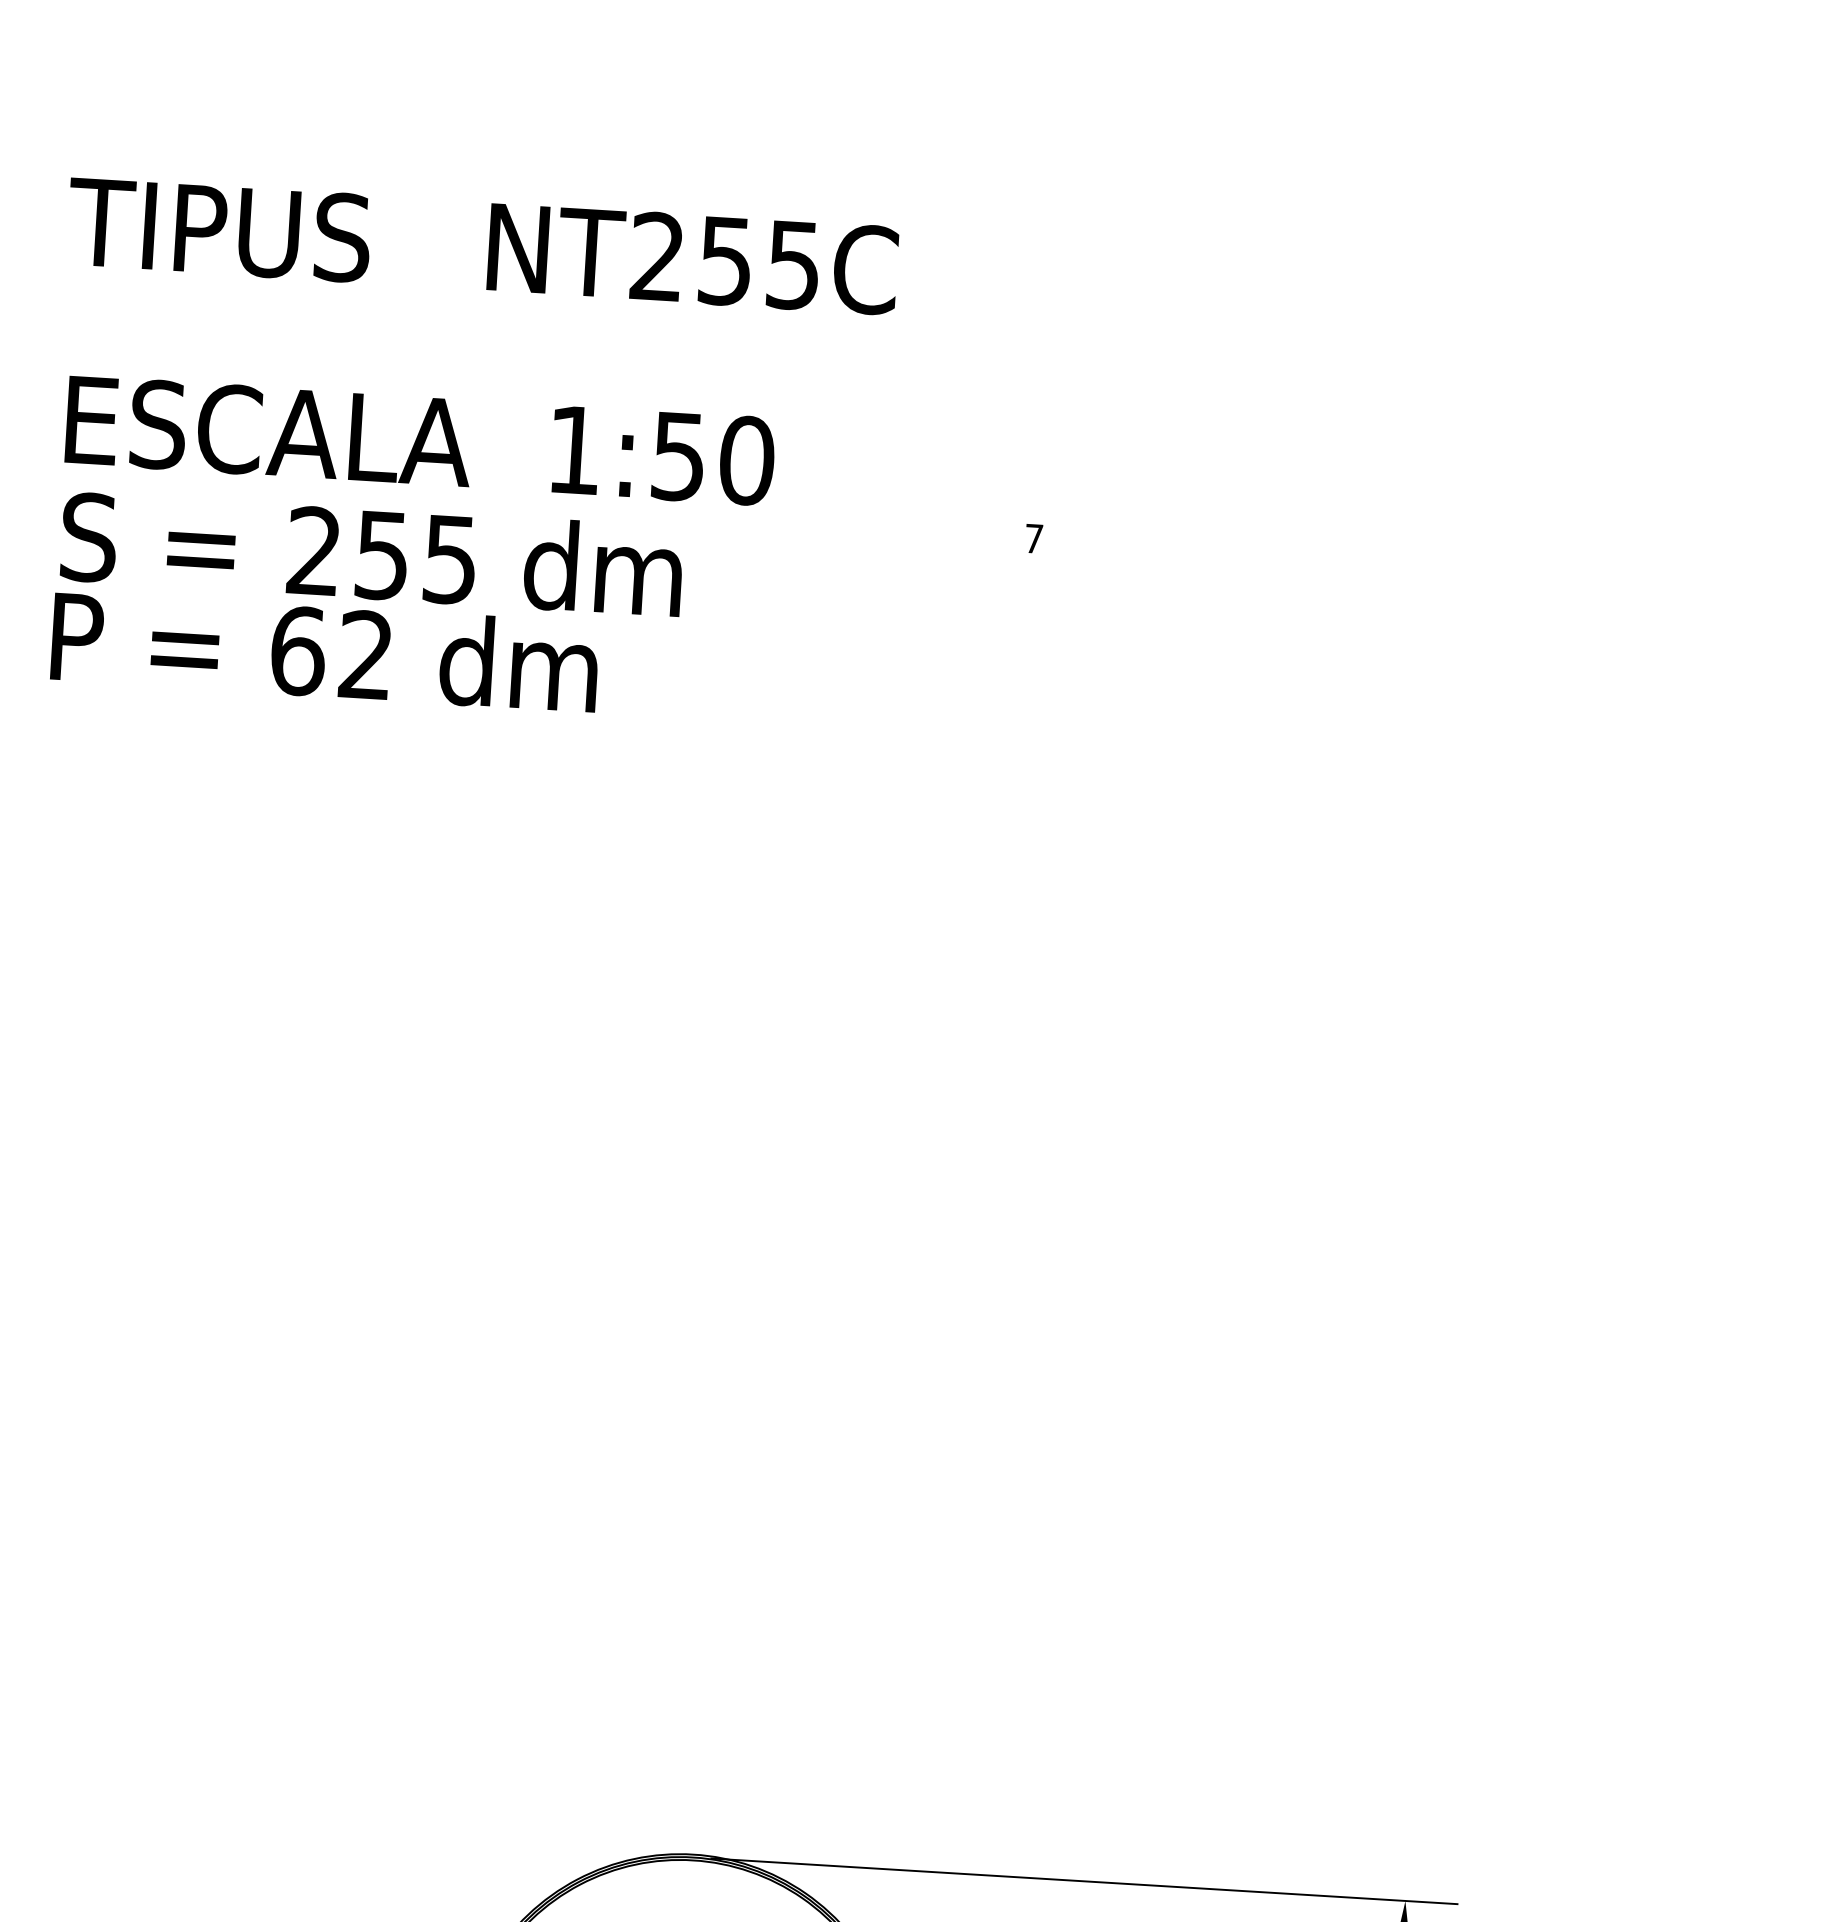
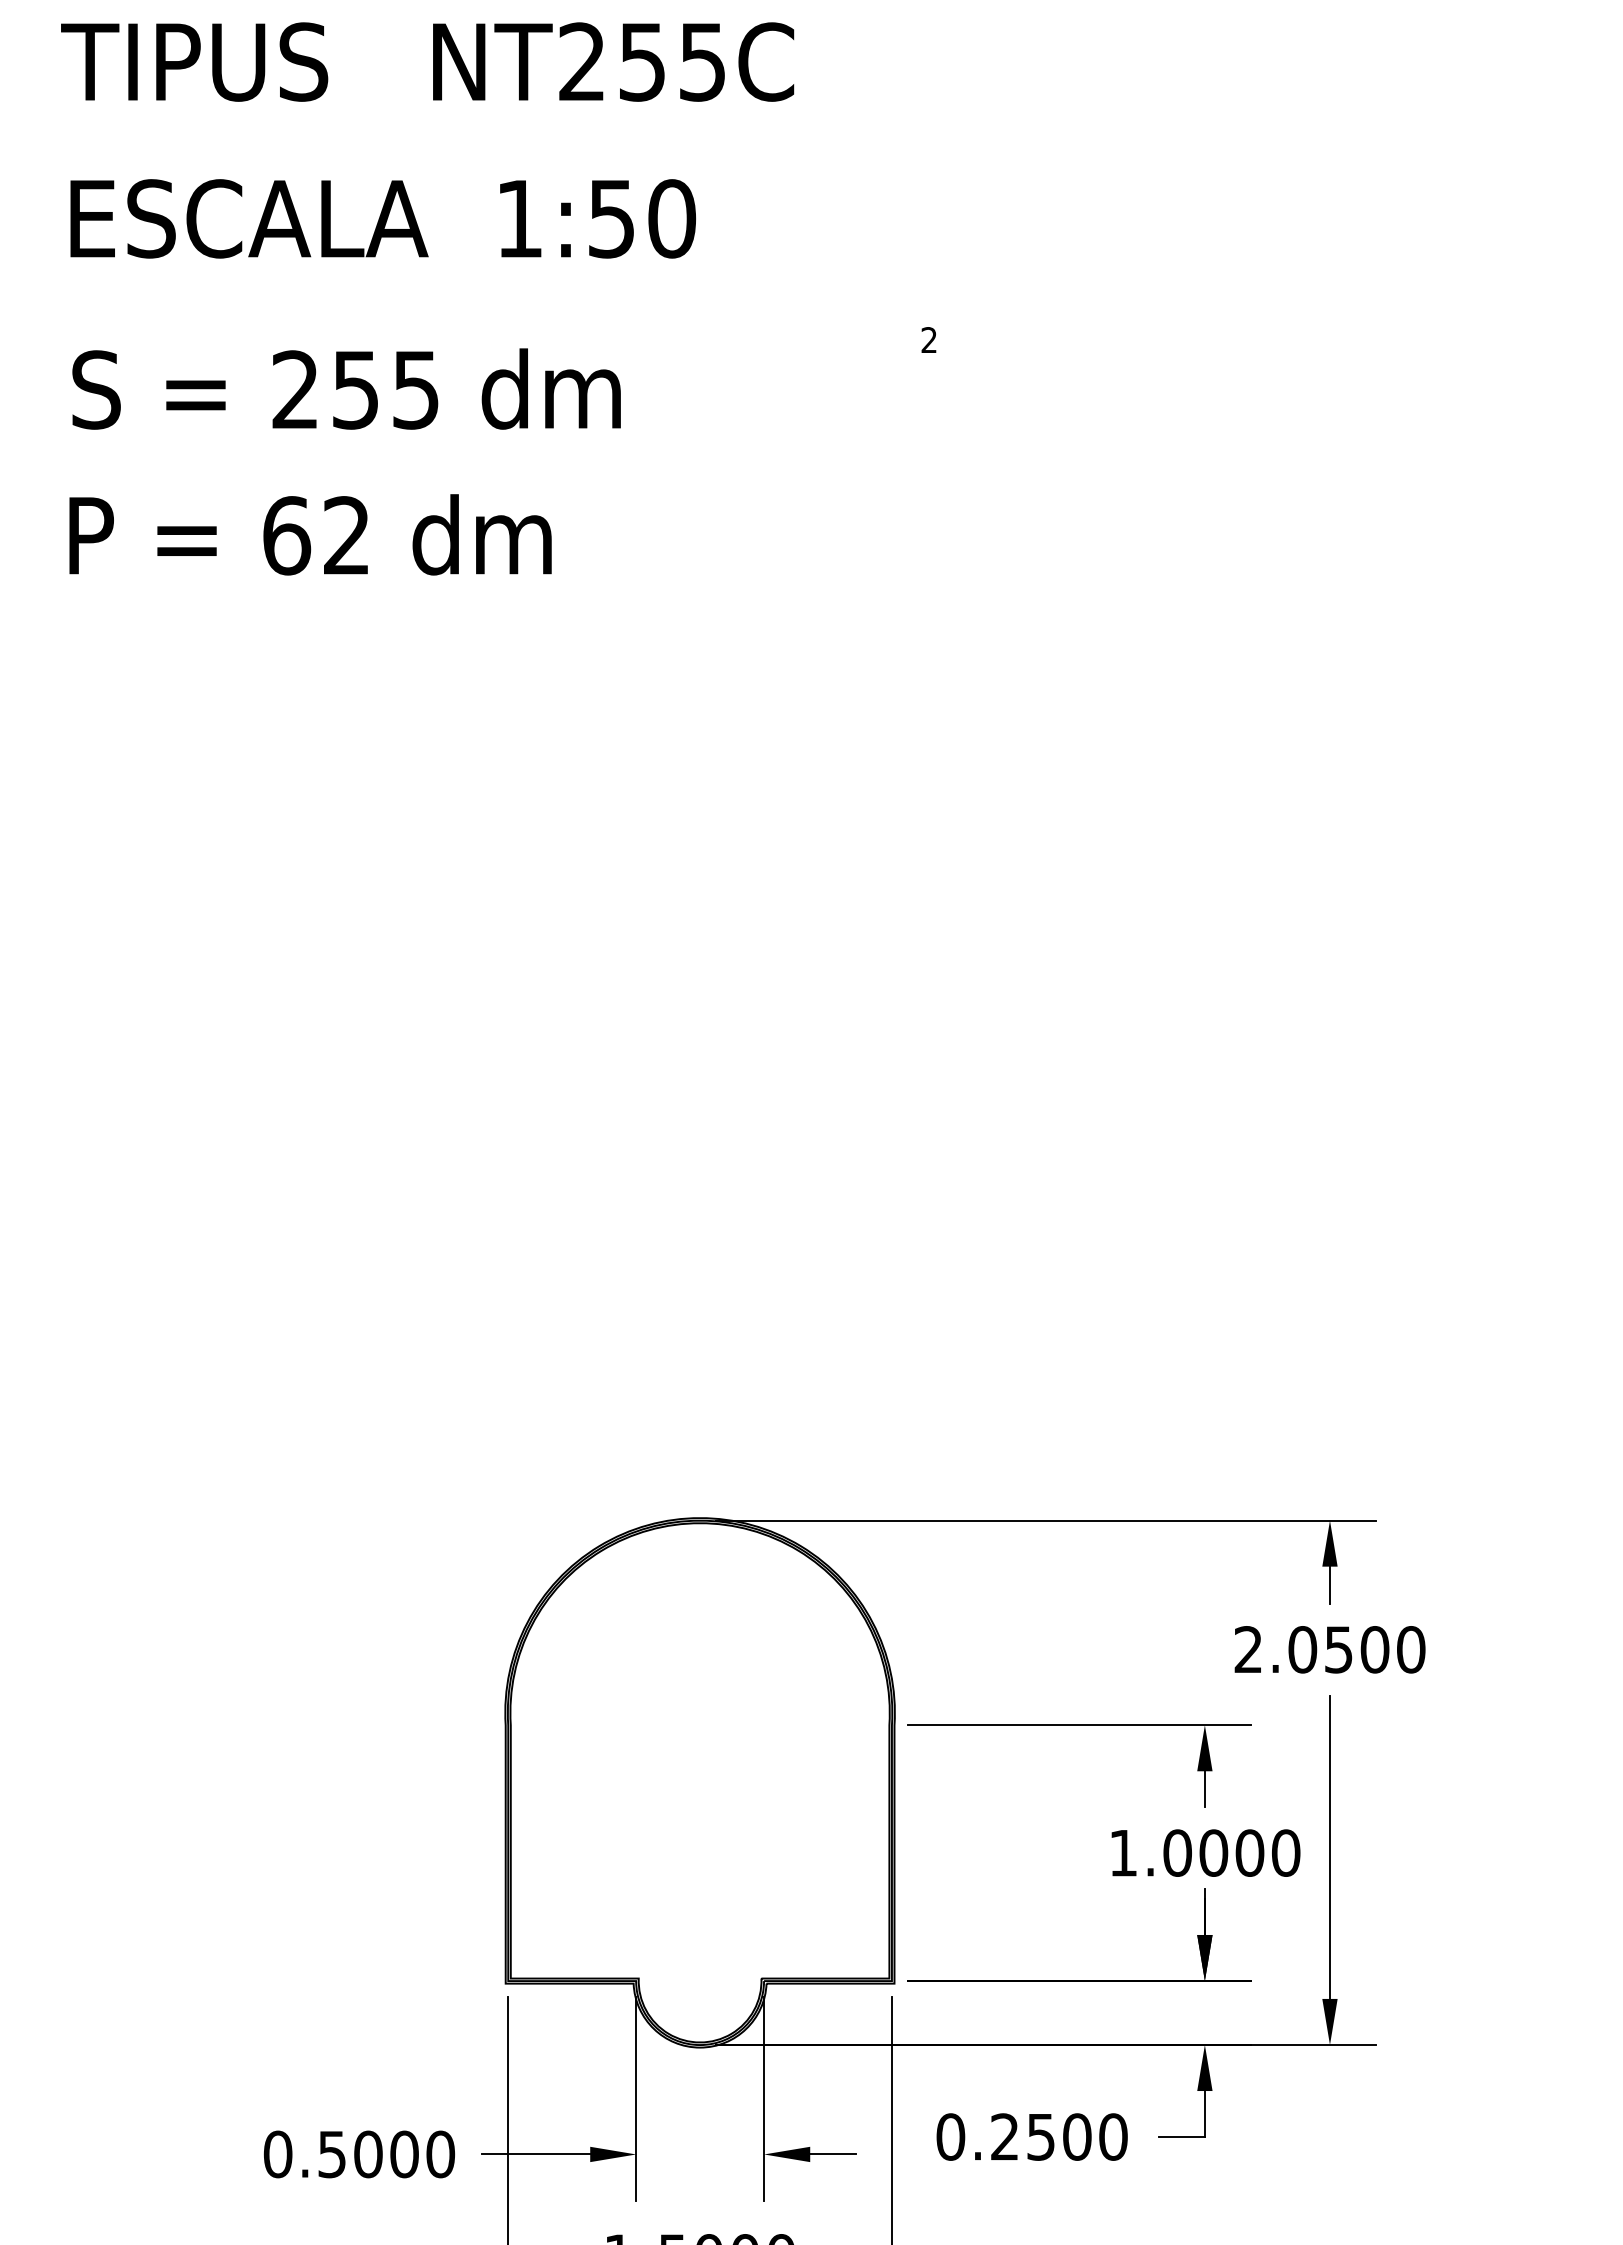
text: (482, 245) -> (427, 61), moved
text: (419, 440) -> (382, 218), moved
text: (1033, 537) -> (928, 339), 7 -> 2
text: (325, 651) -> (310, 534), moved

